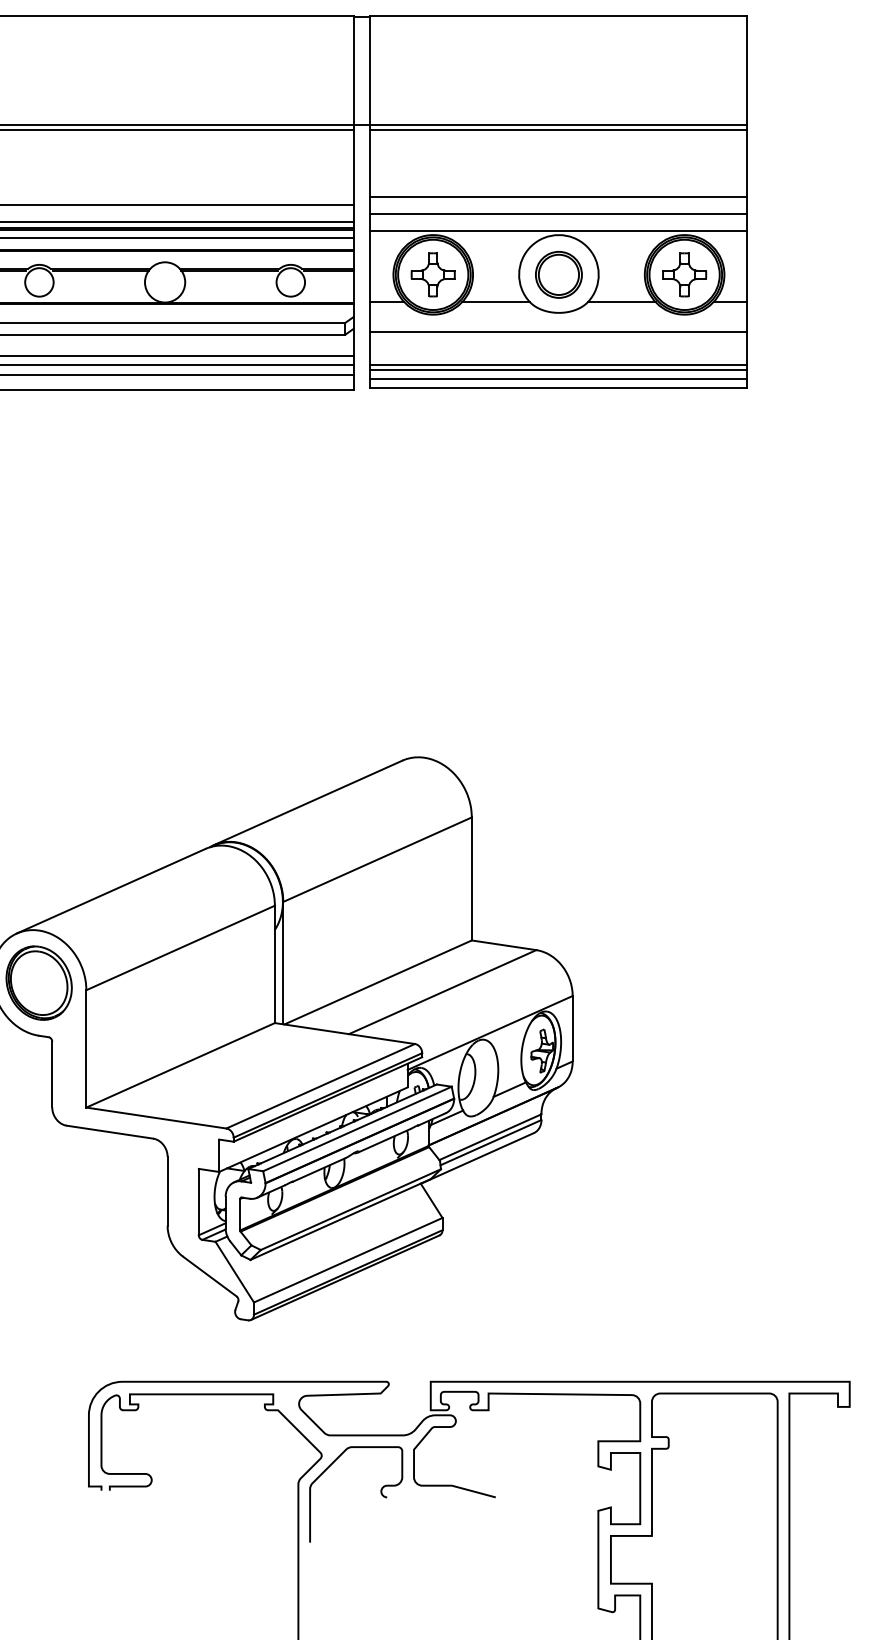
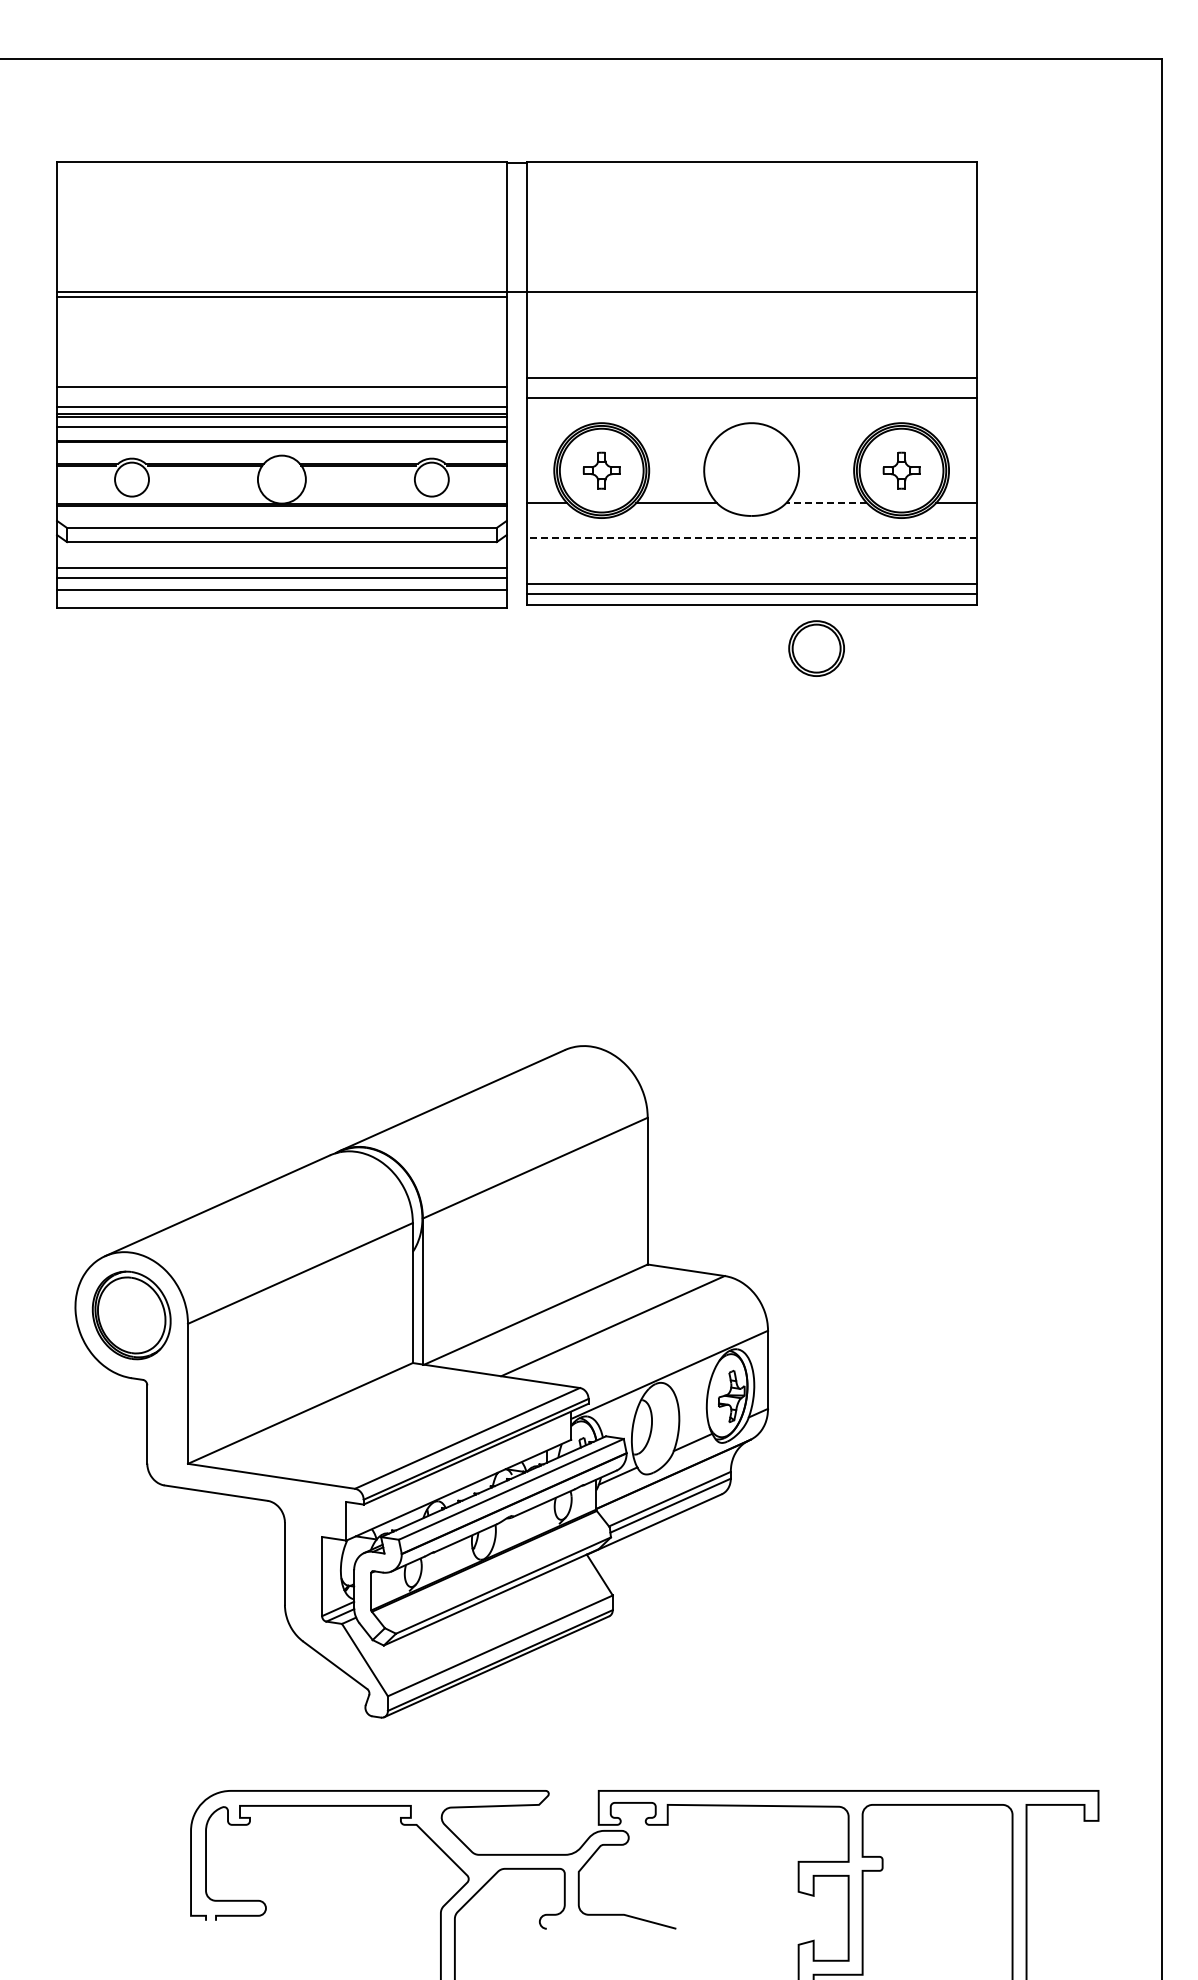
line: (558, 129) -> (751, 297), removed
line: (558, 231) -> (751, 418), removed
part: (433, 274) -> (601, 470), size x0.7
part: (558, 274) -> (816, 648), moved
part: (684, 274) -> (901, 470), size x0.7
line: (621, 302) -> (826, 503), solid -> dashed
line: (558, 331) -> (751, 538), solid -> dashed
line: (558, 364) -> (751, 577), removed

